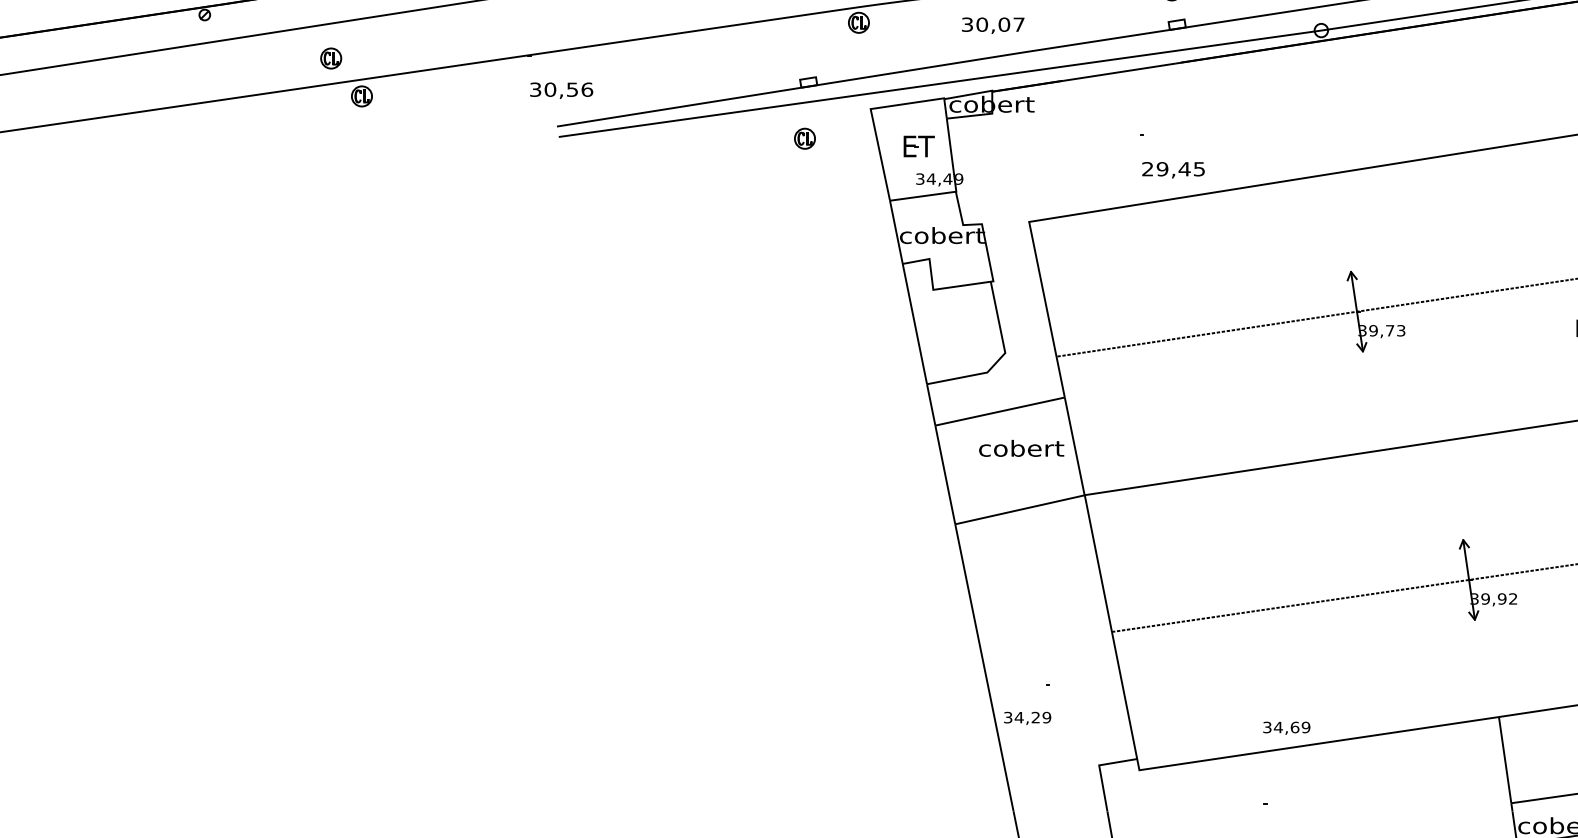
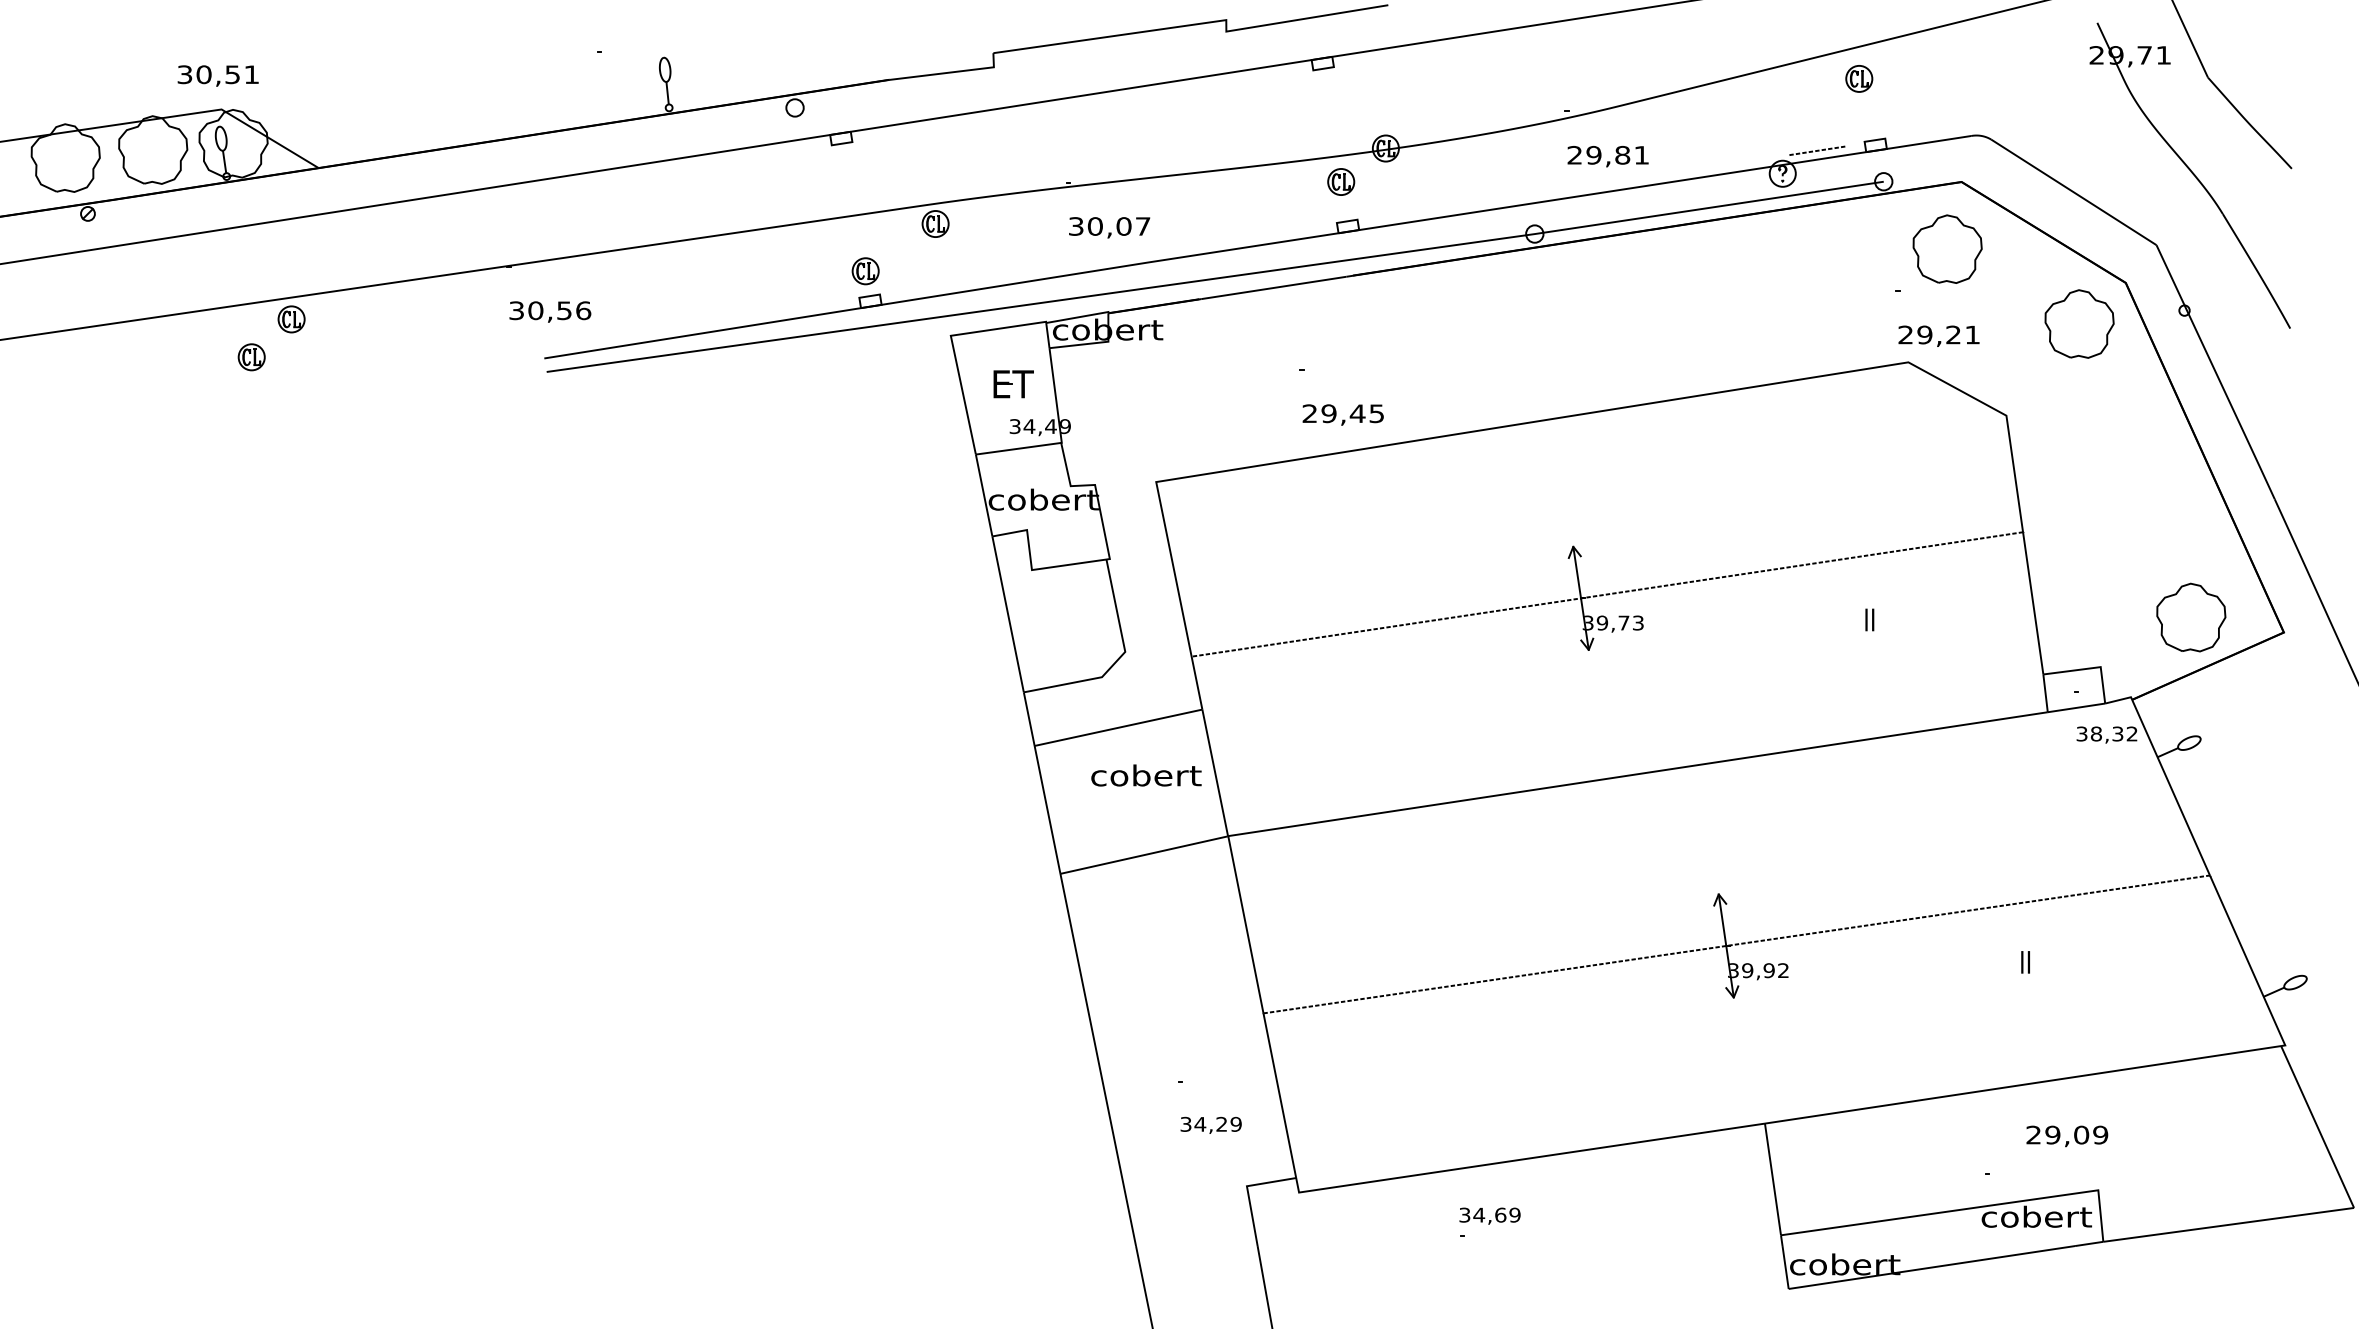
part: (331, 58) -> (251, 357), moved
part: (804, 138) -> (865, 271), moved
text: (1027, 717) -> (1210, 1124), moved
text: (1286, 727) -> (1489, 1215), moved

